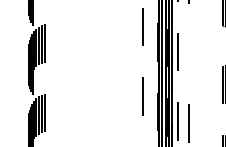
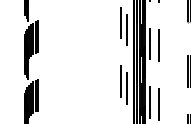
line: (150, 35) -> (127, 29), added
line: (188, 53) -> (159, 45), added
line: (150, 104) -> (127, 88), added

